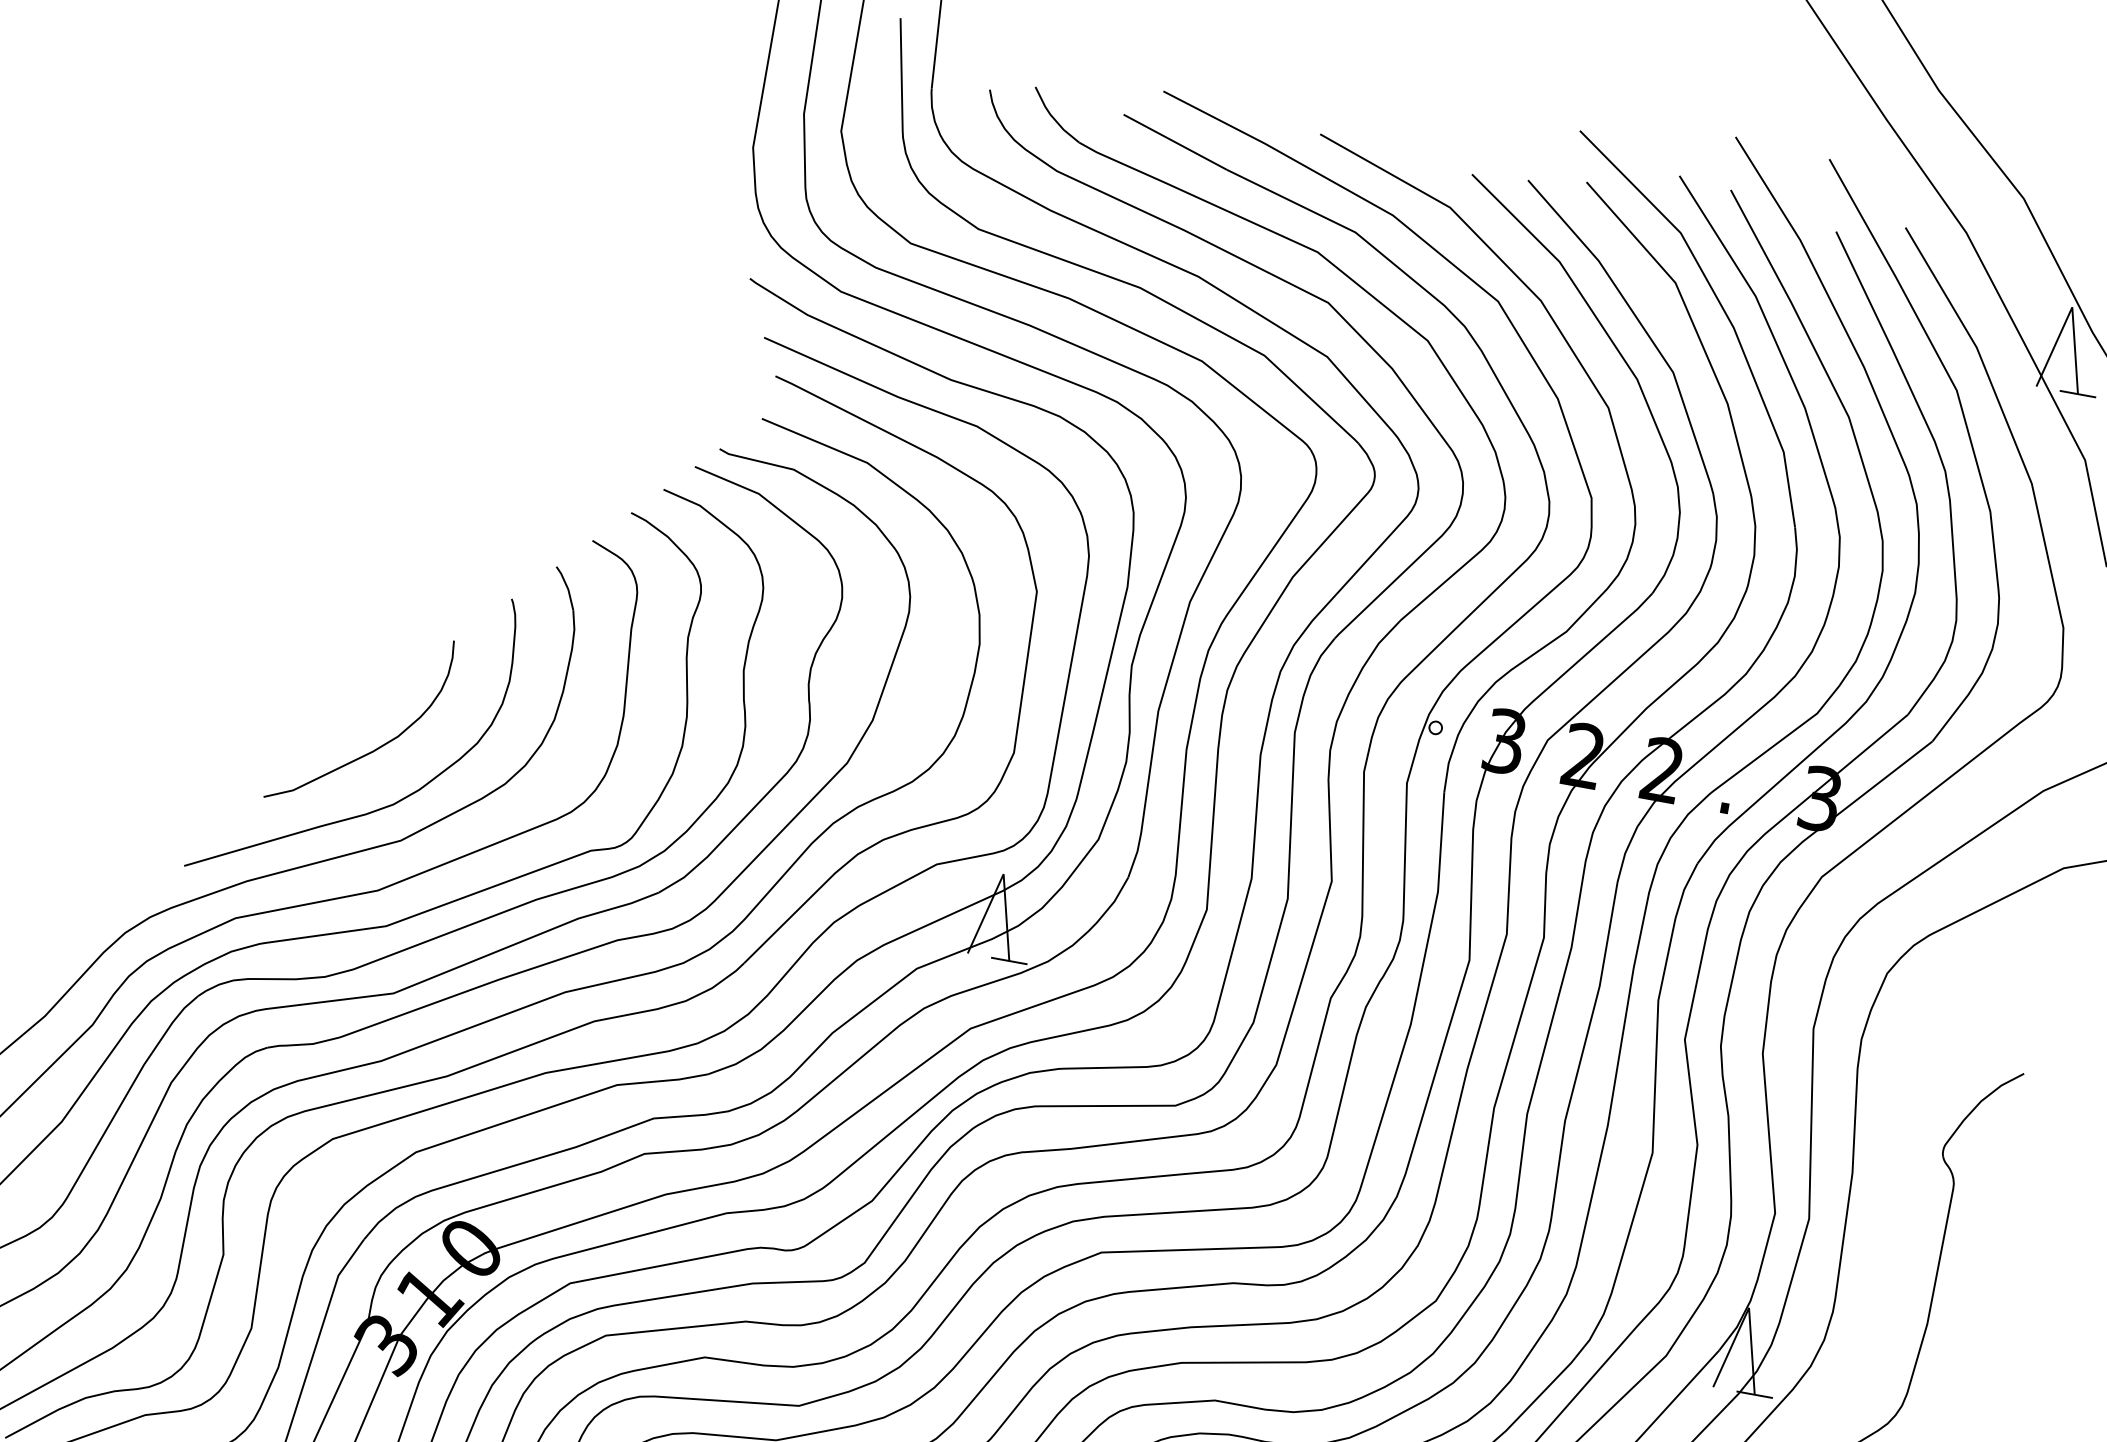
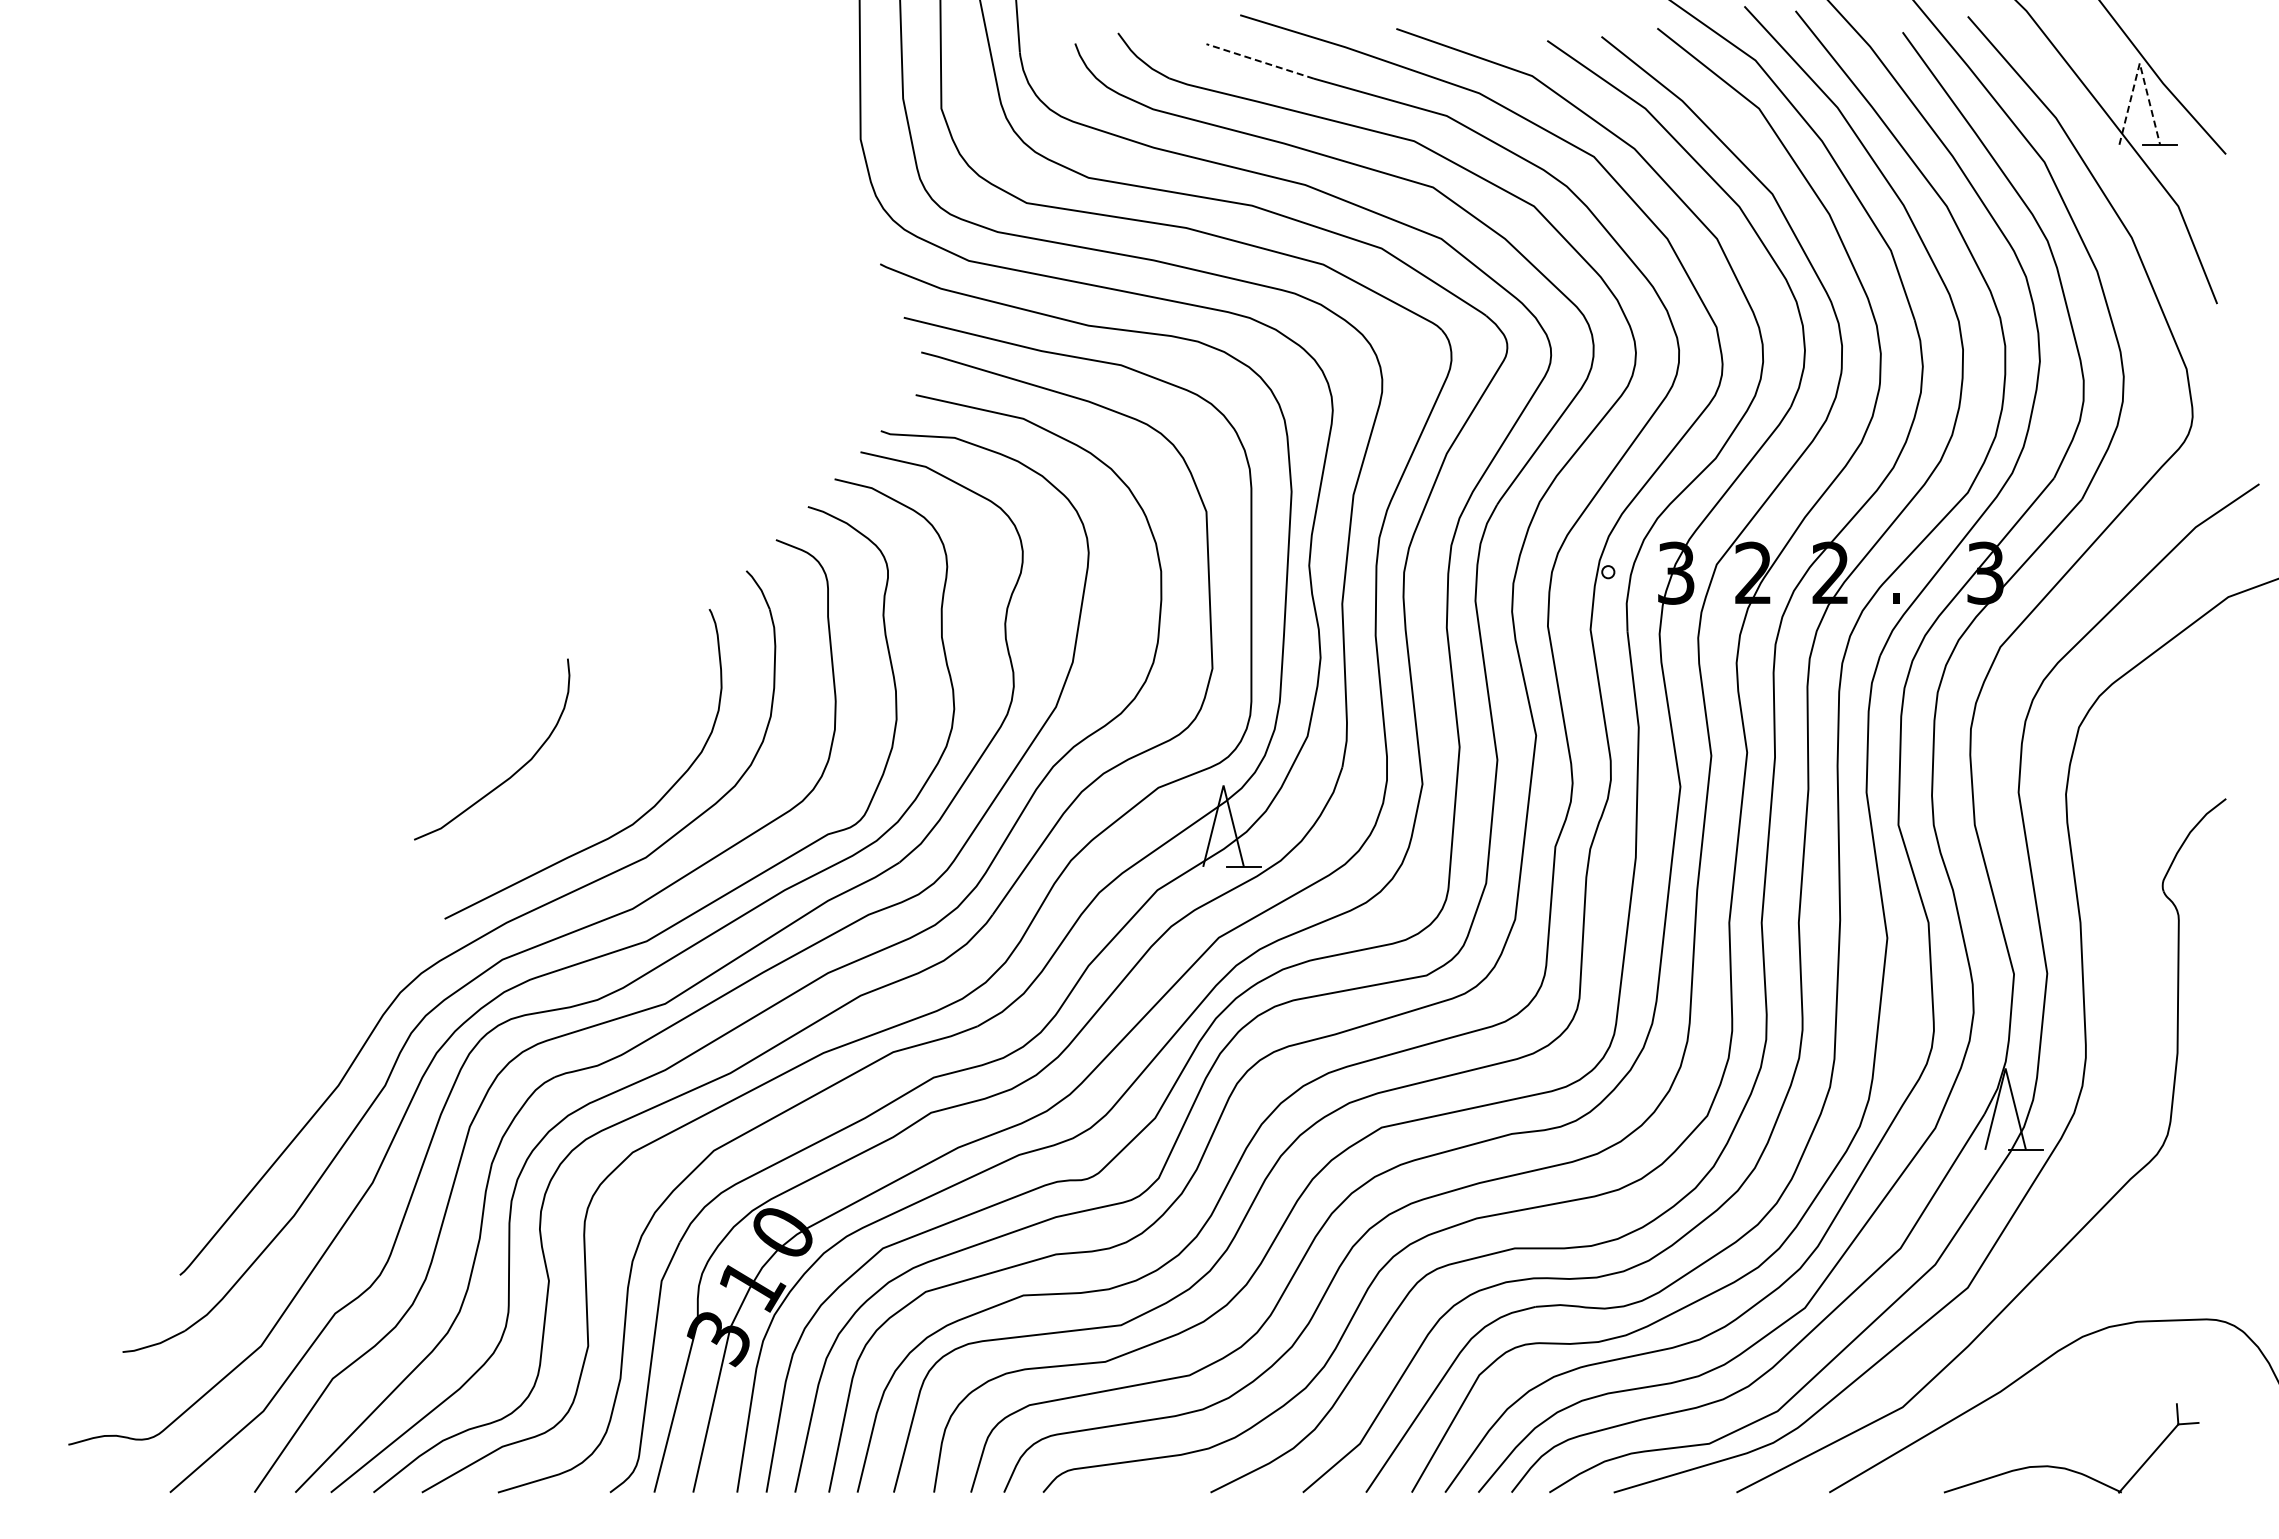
line: (1174, 142) -> (1259, 61), solid -> dashed
line: (2072, 307) -> (2139, 63), solid -> dashed
curve: (379, 746) -> (515, 771), moved

